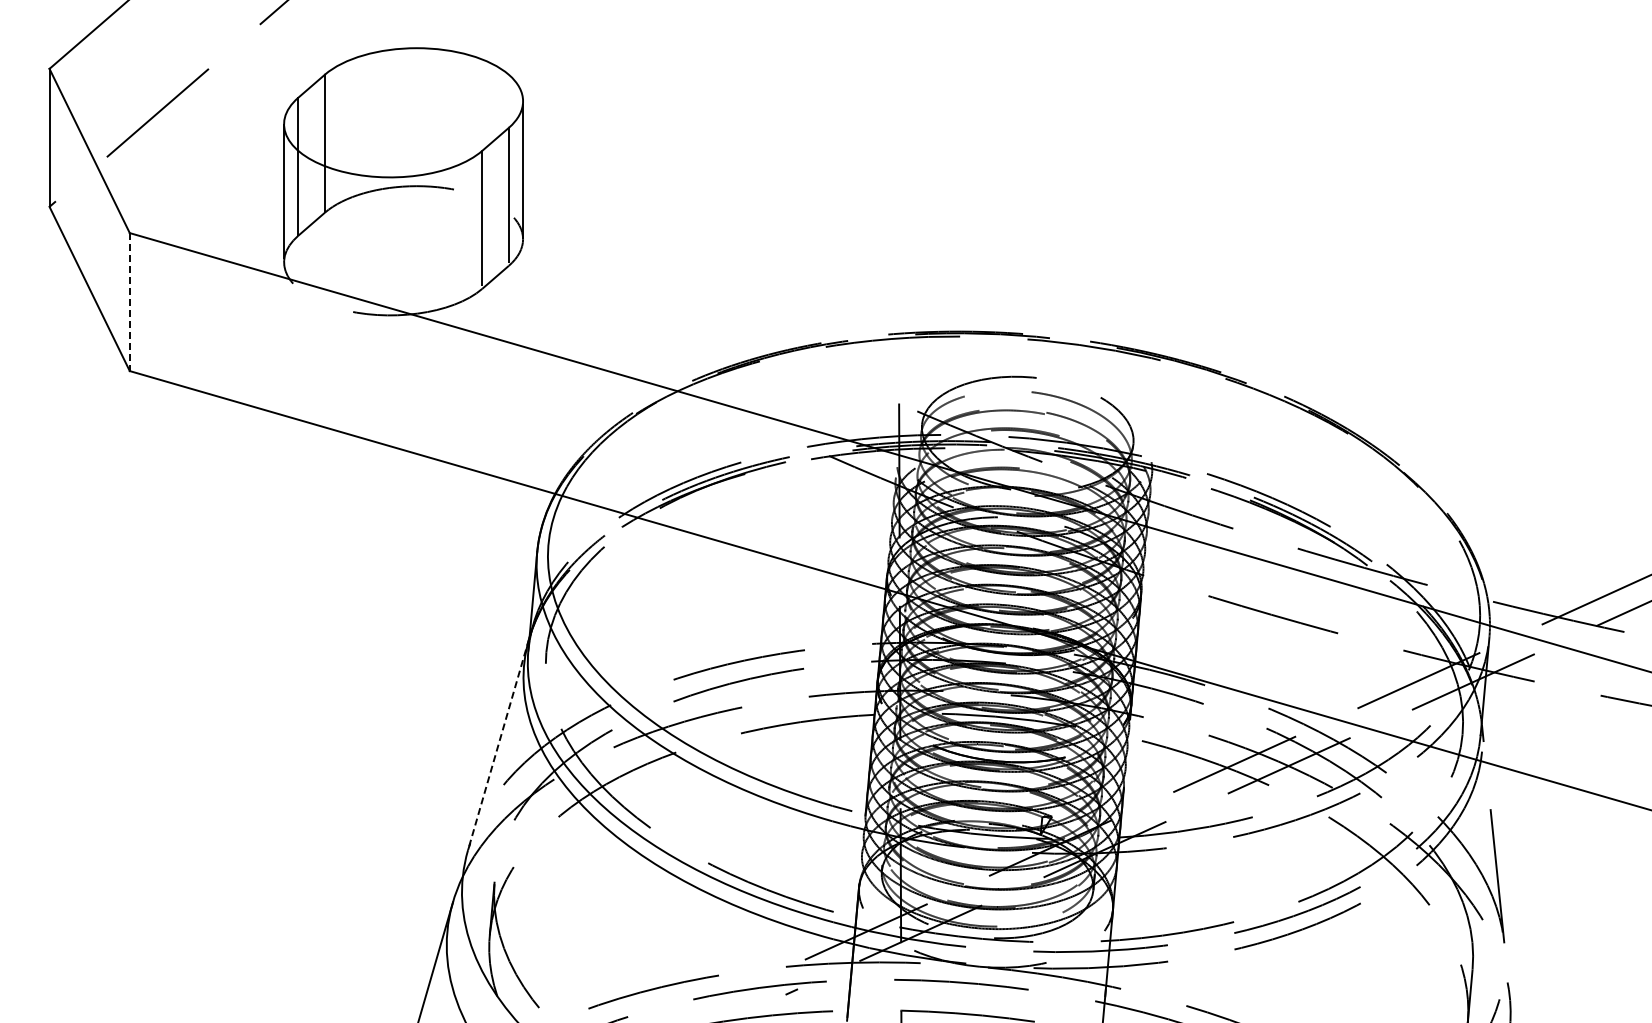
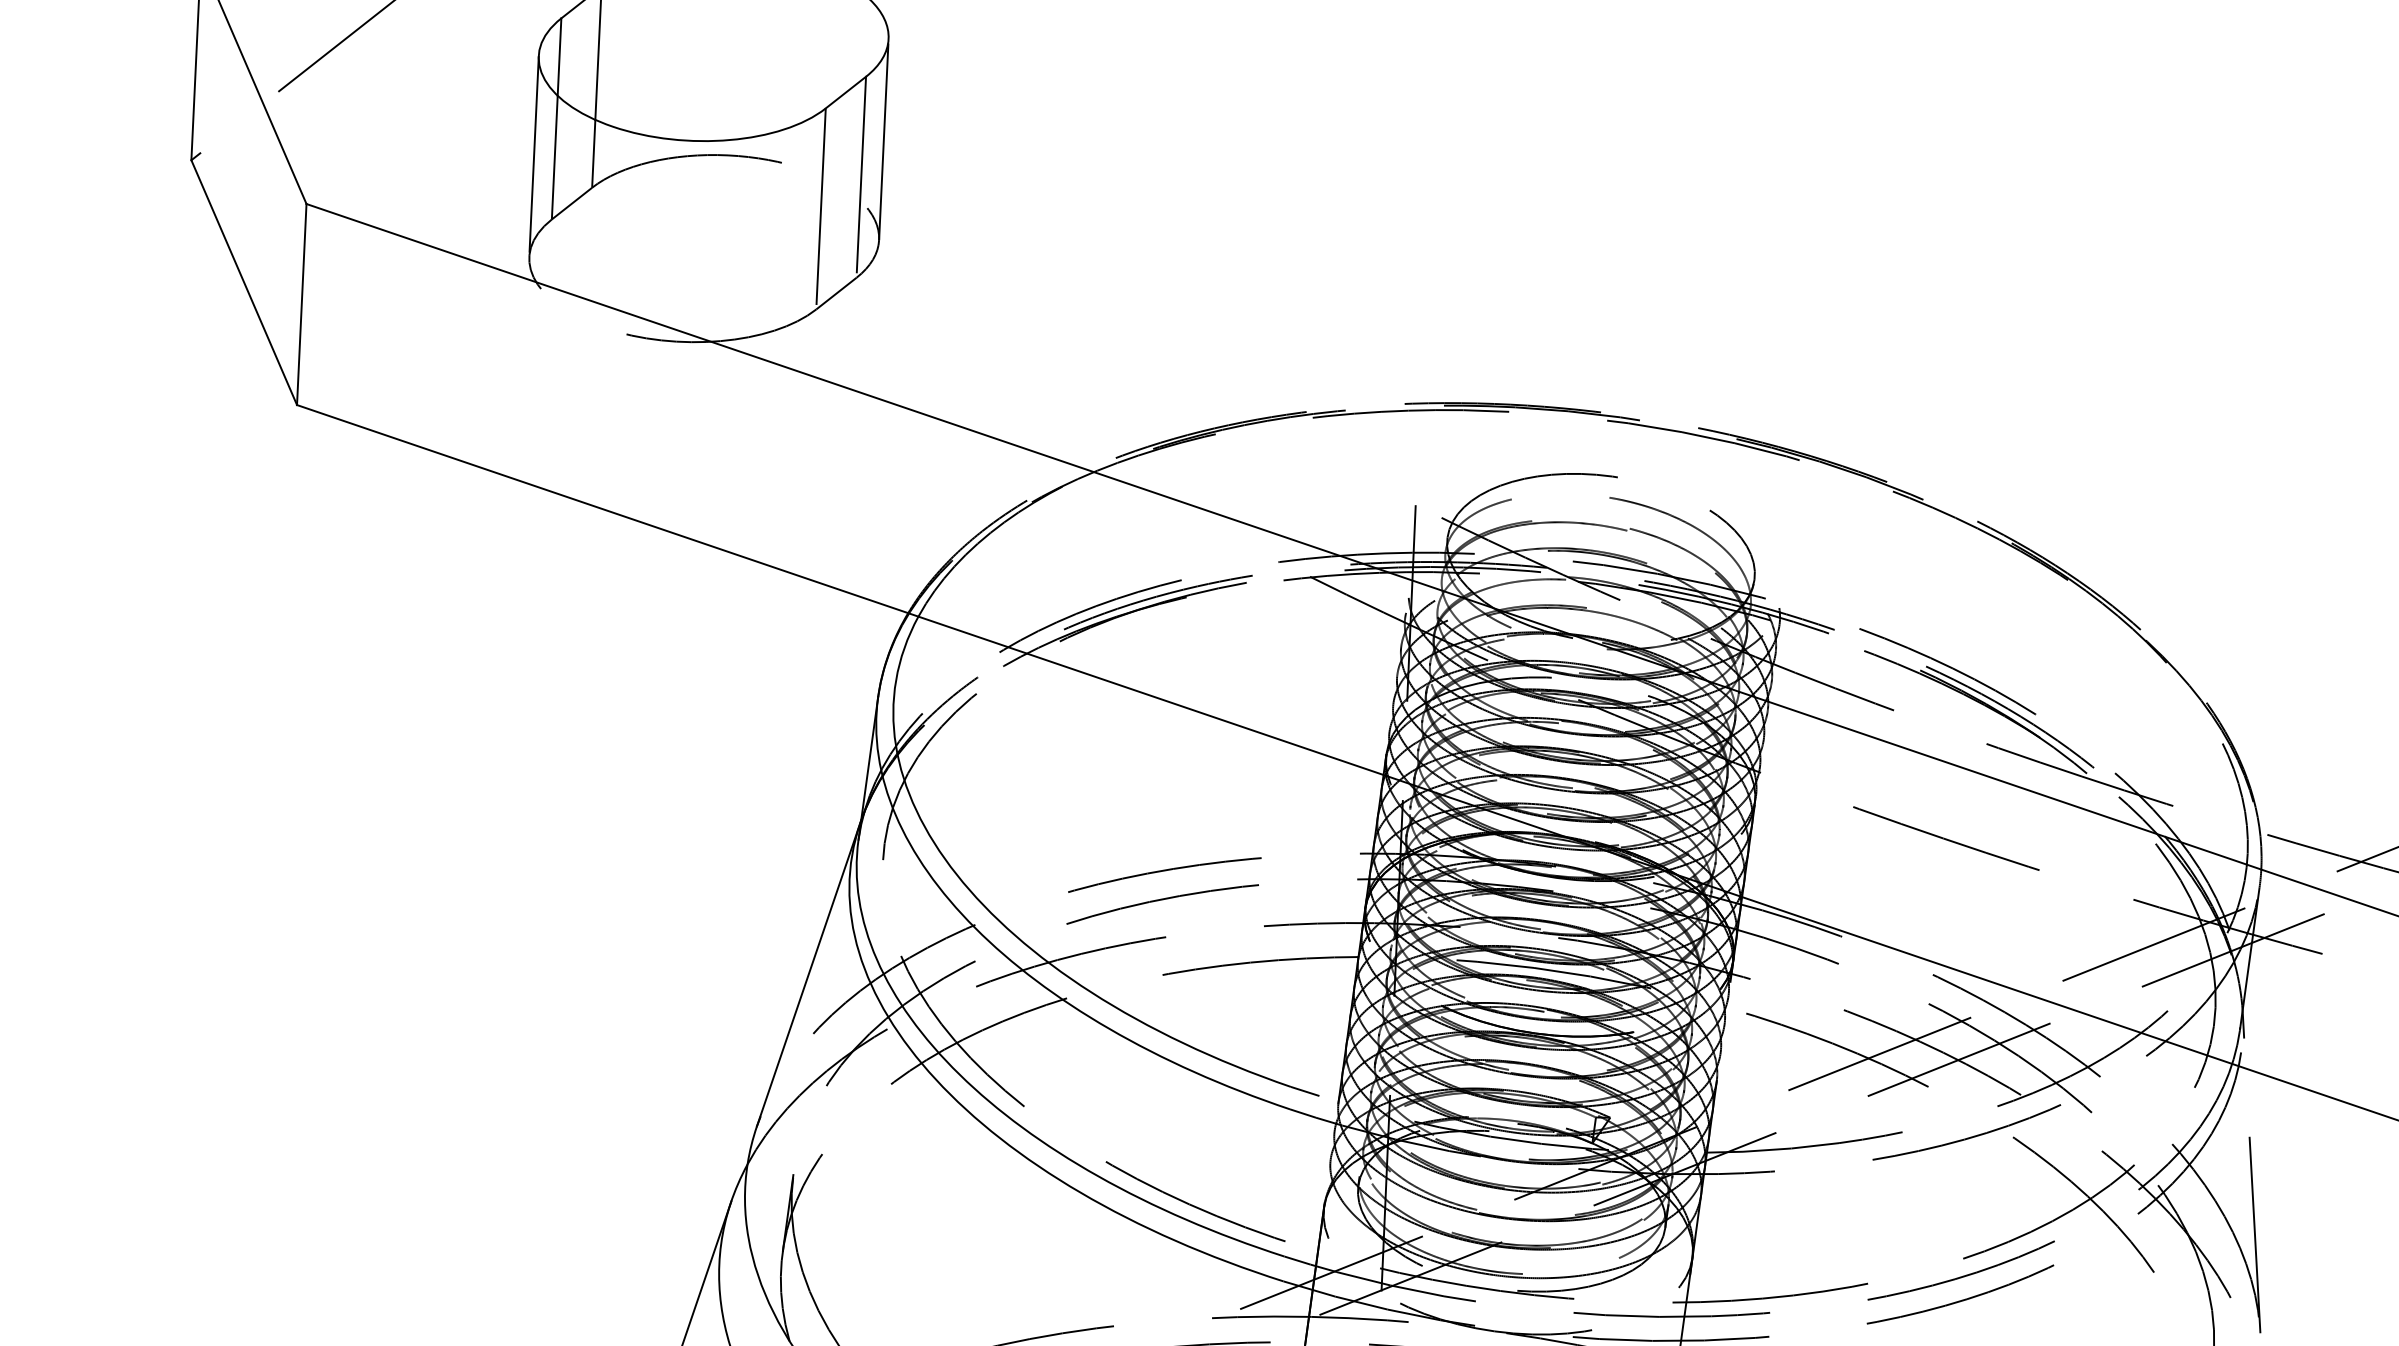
line: (129, 302) -> (301, 305), dashed -> solid
line: (498, 744) -> (808, 974), dashed -> solid

